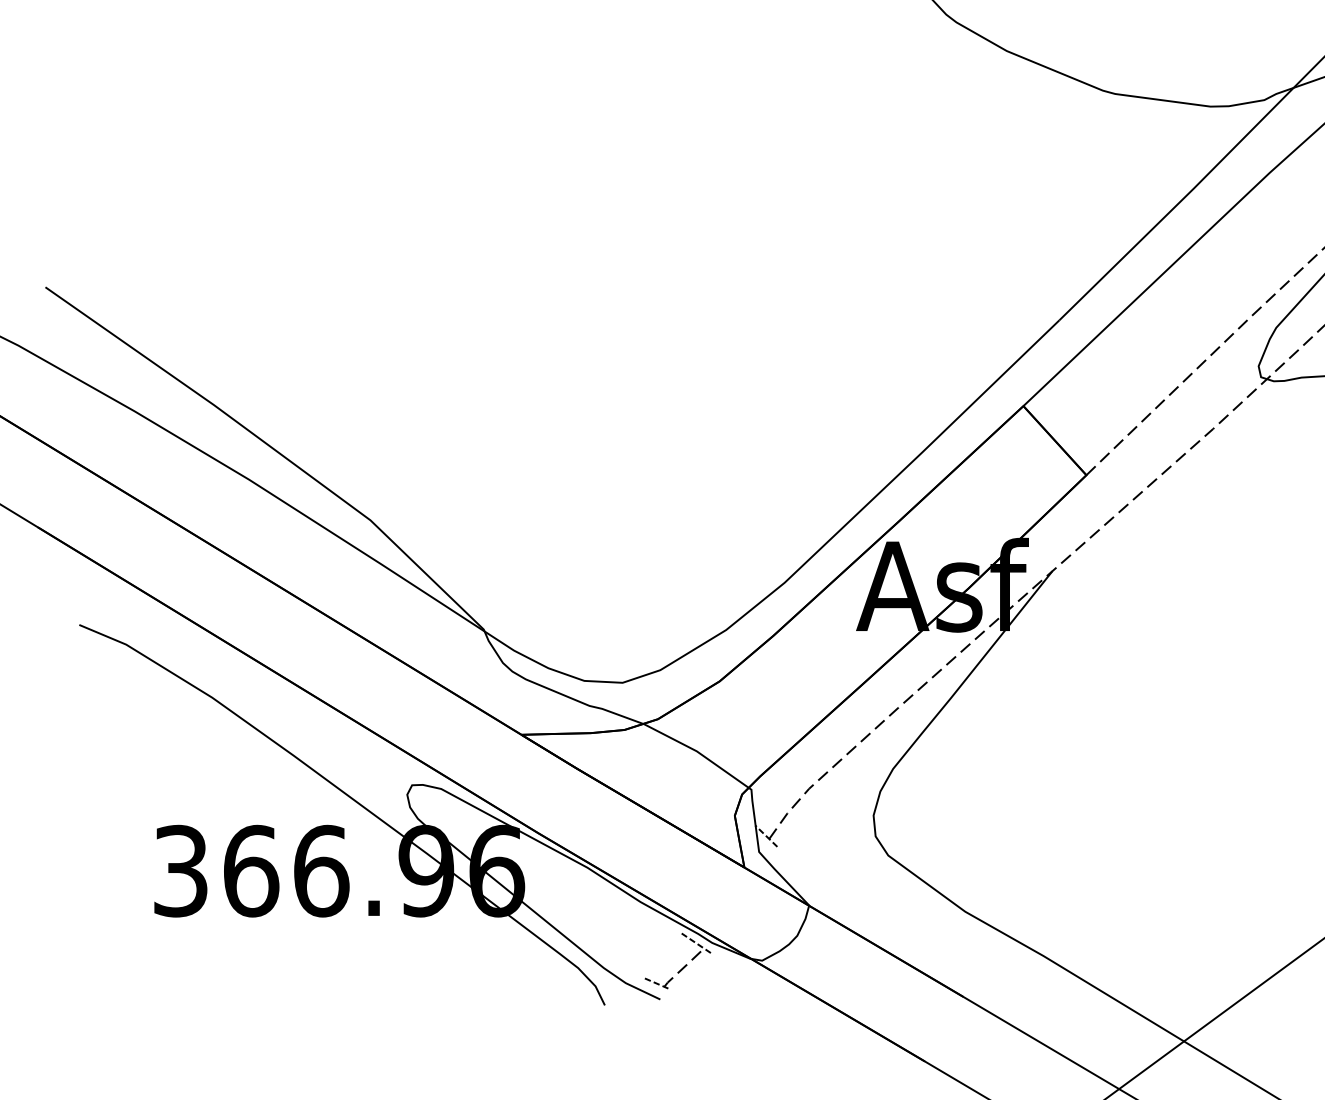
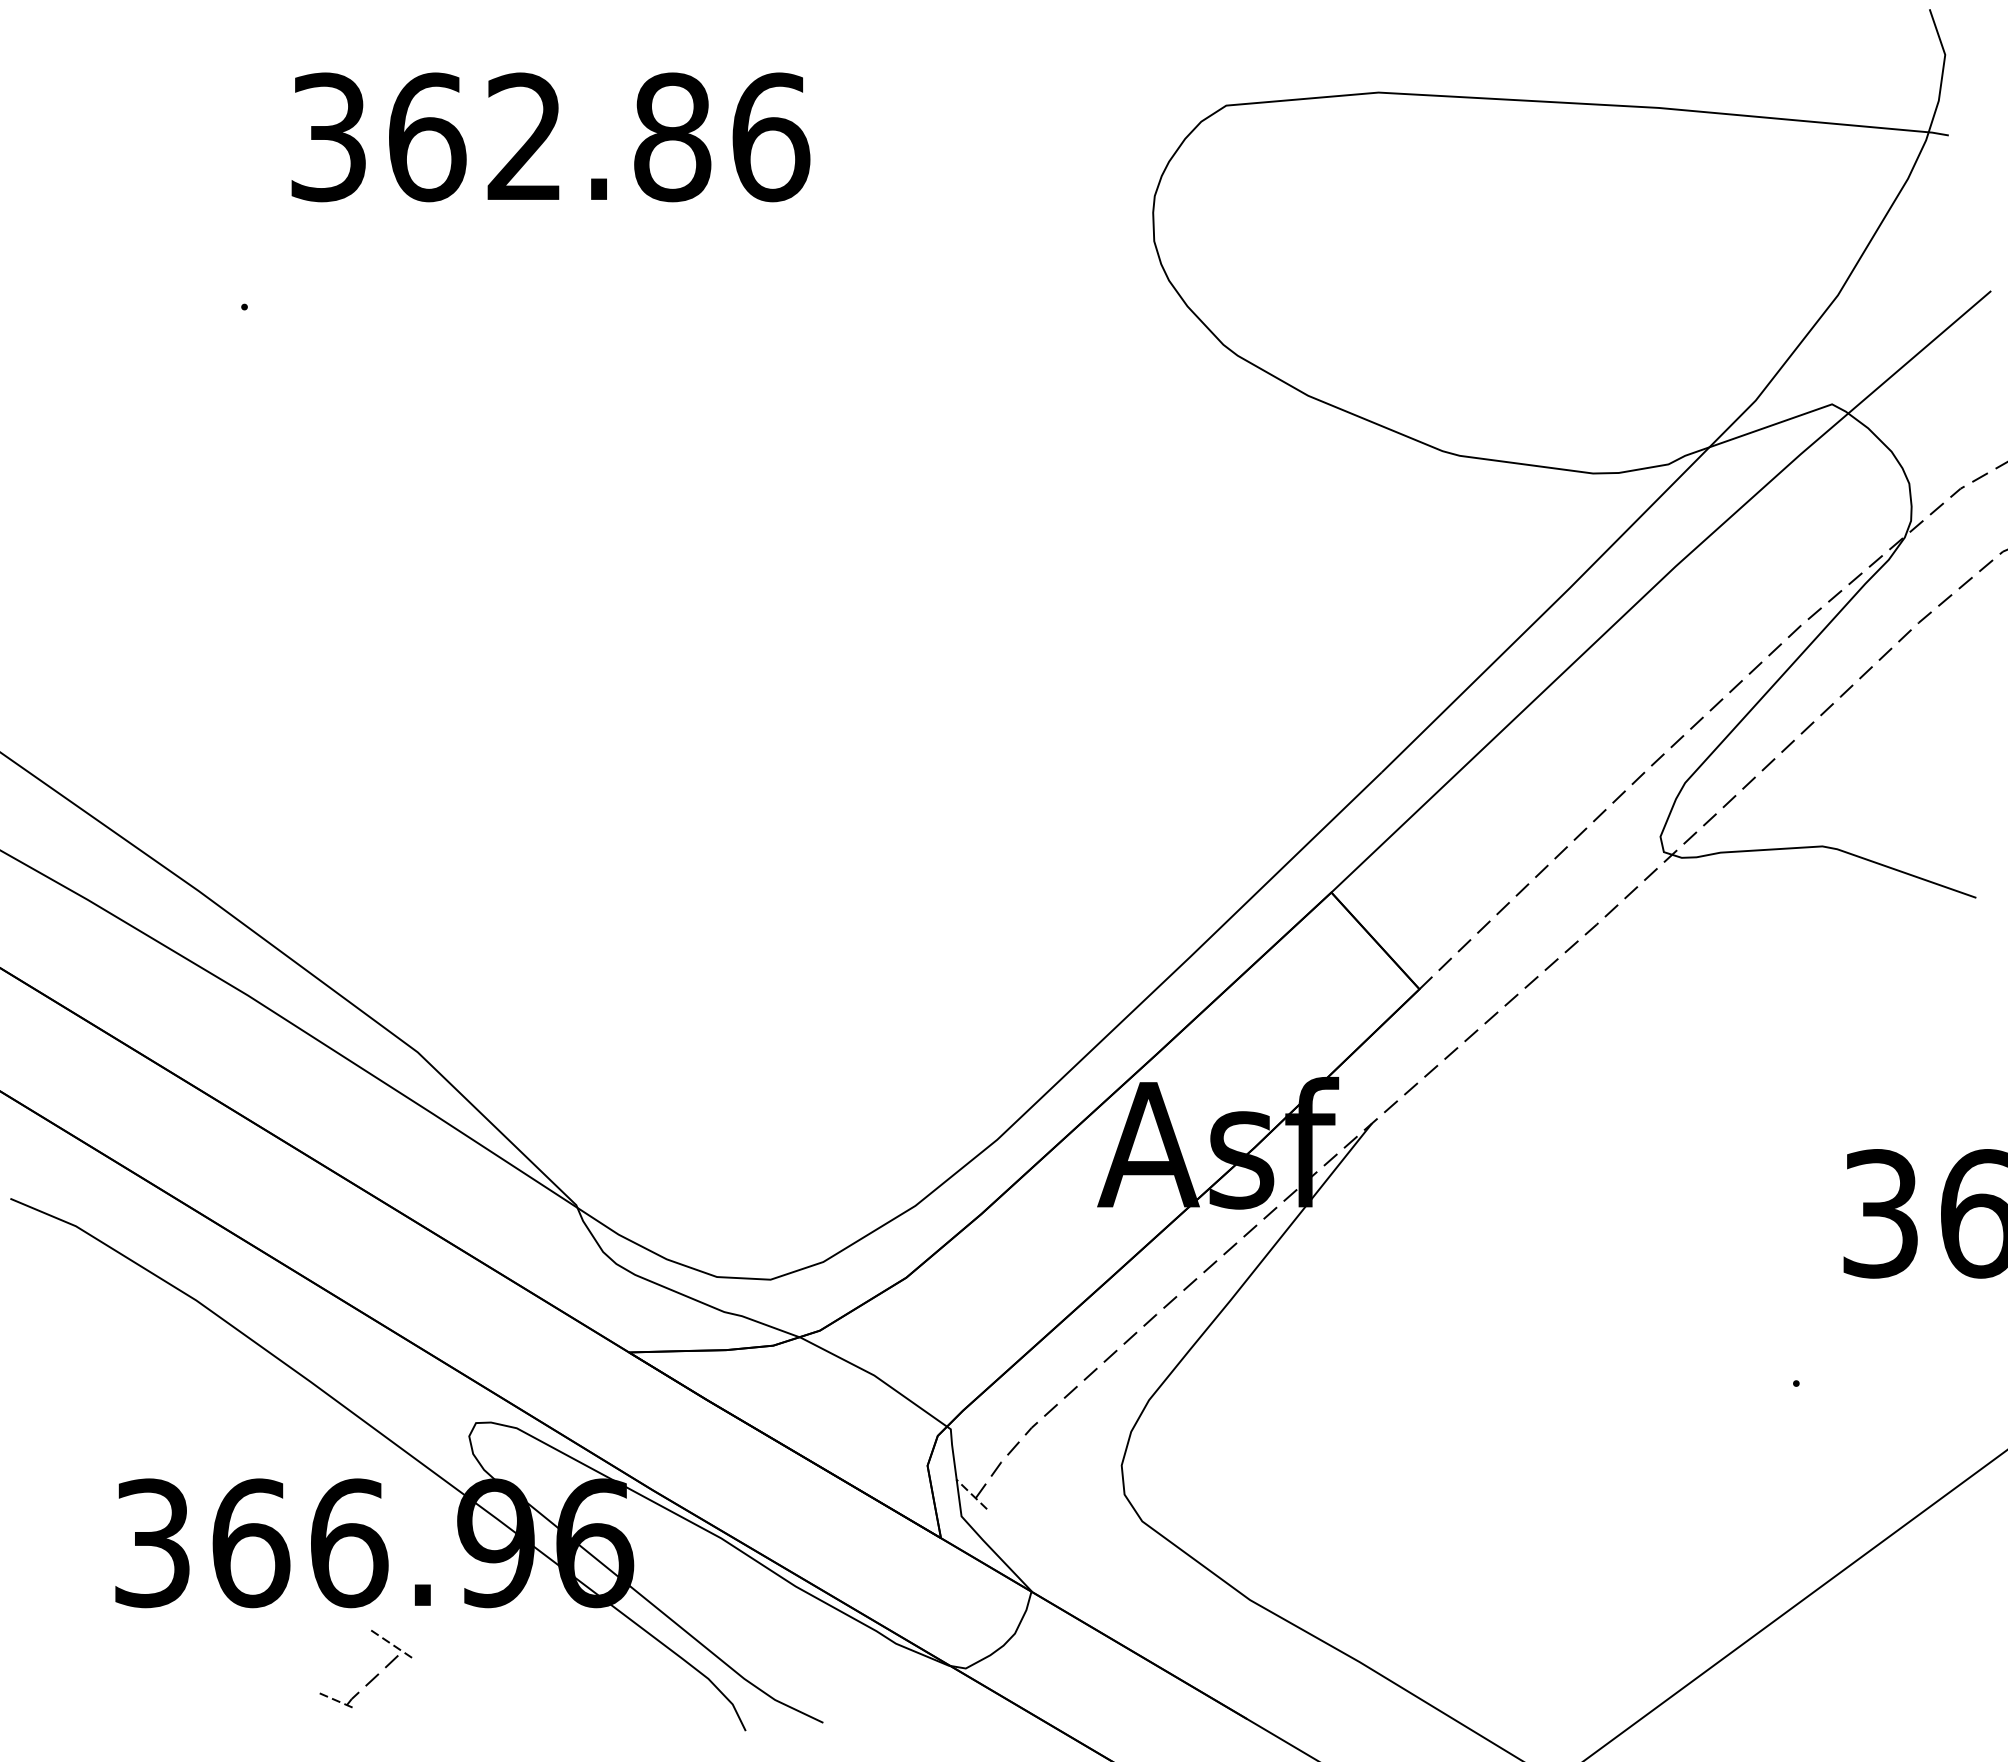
part: (683, 967) -> (373, 1677), moved

